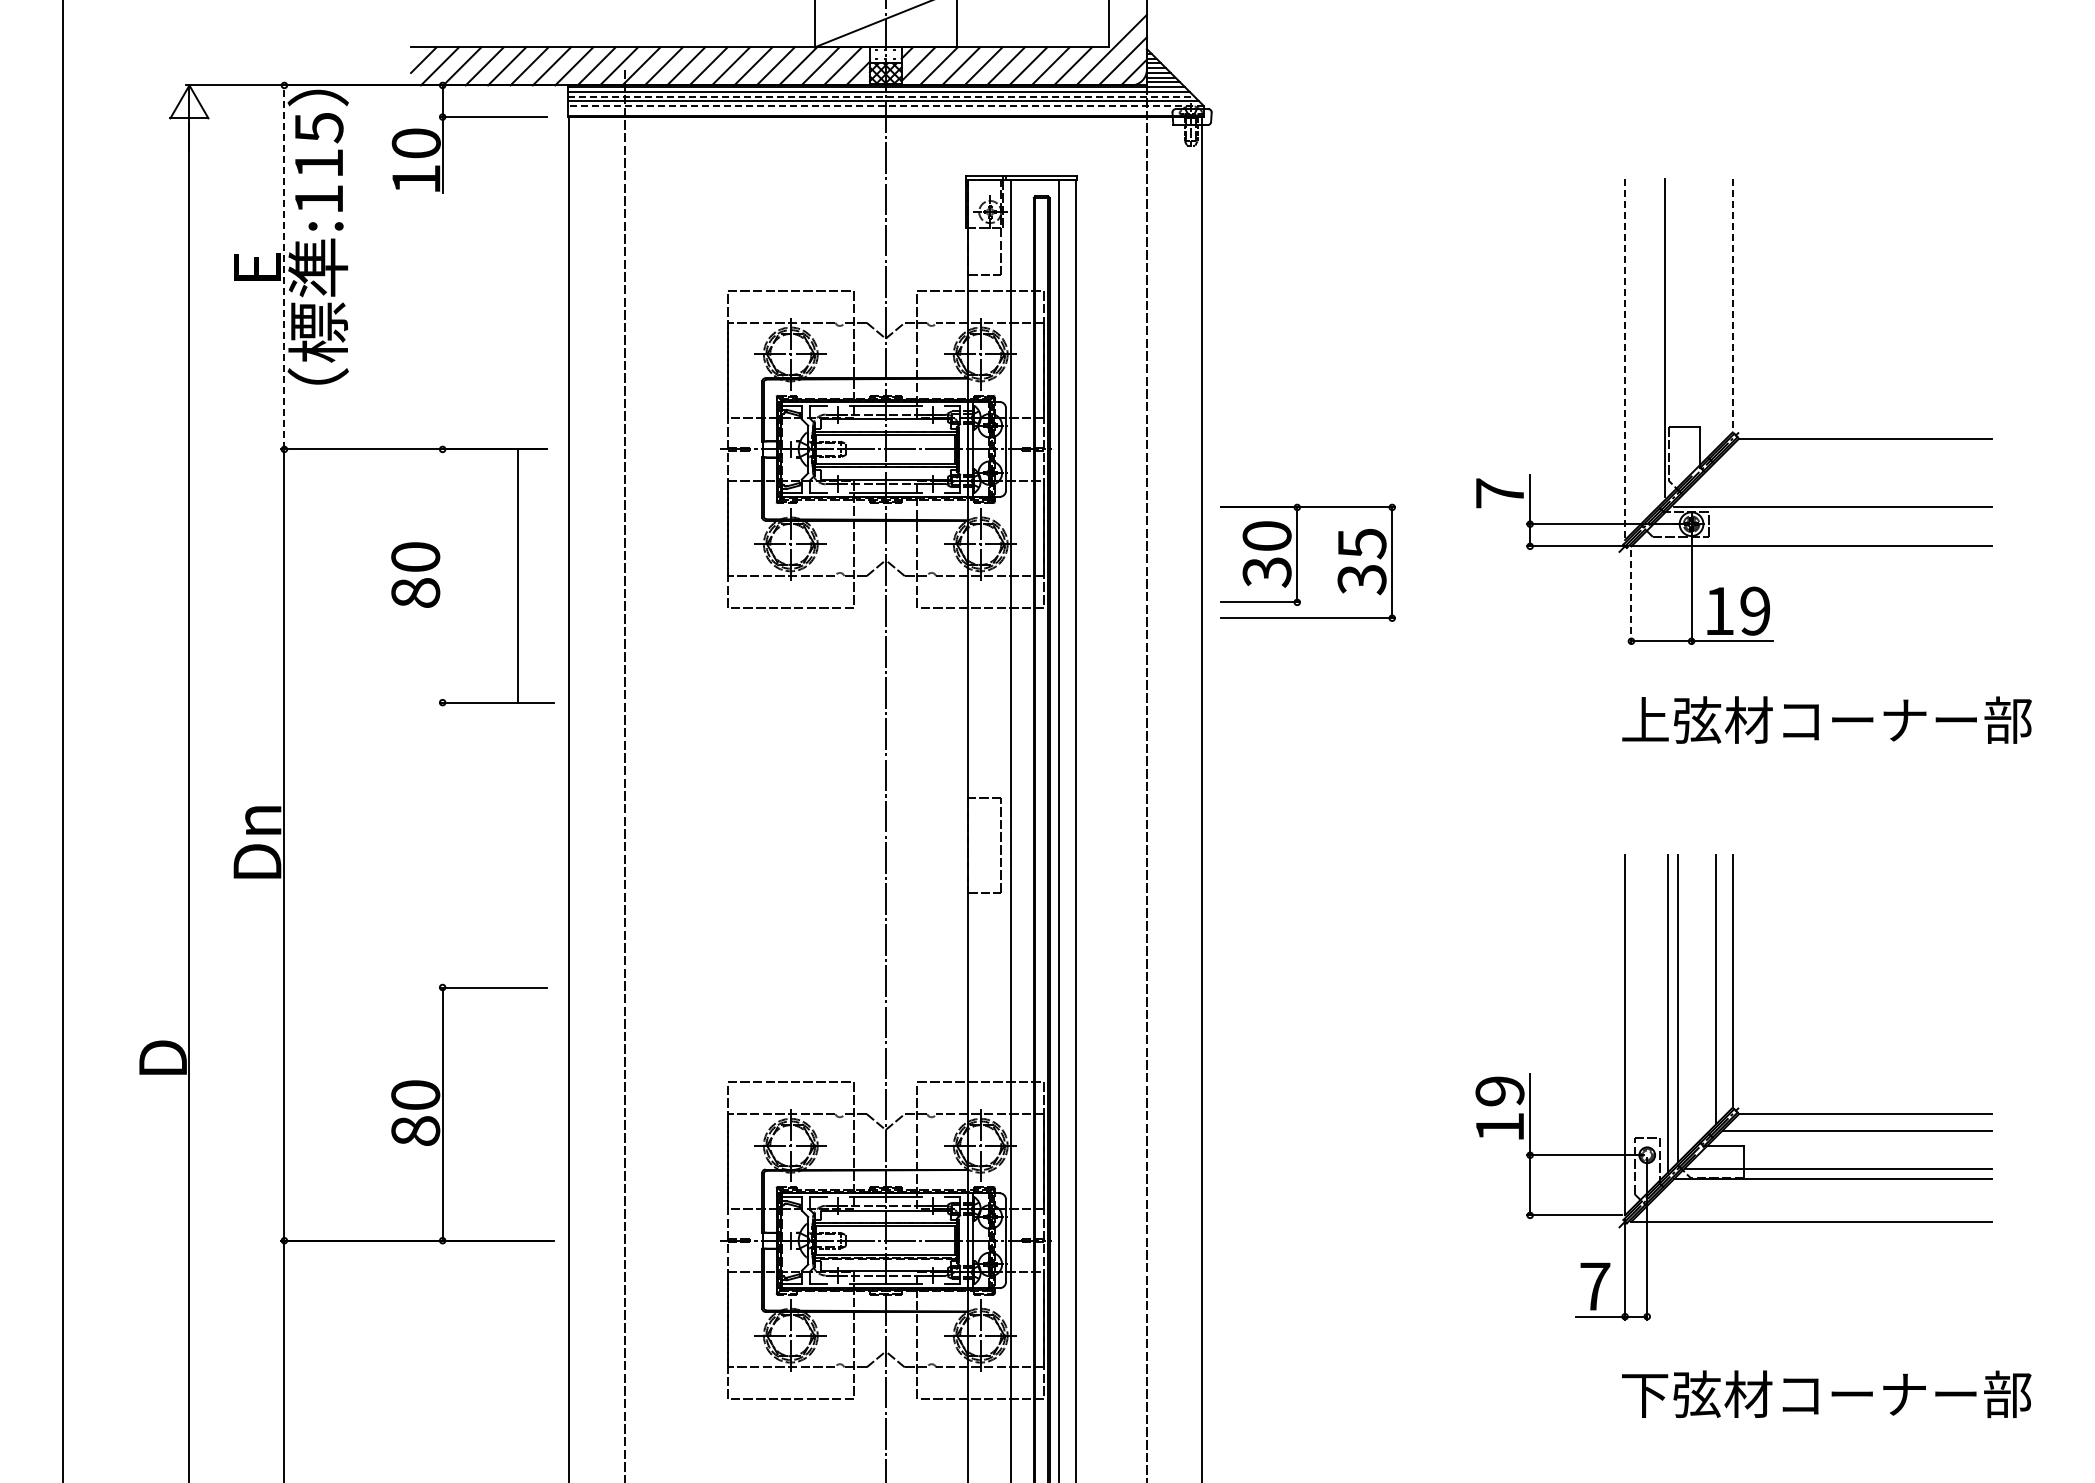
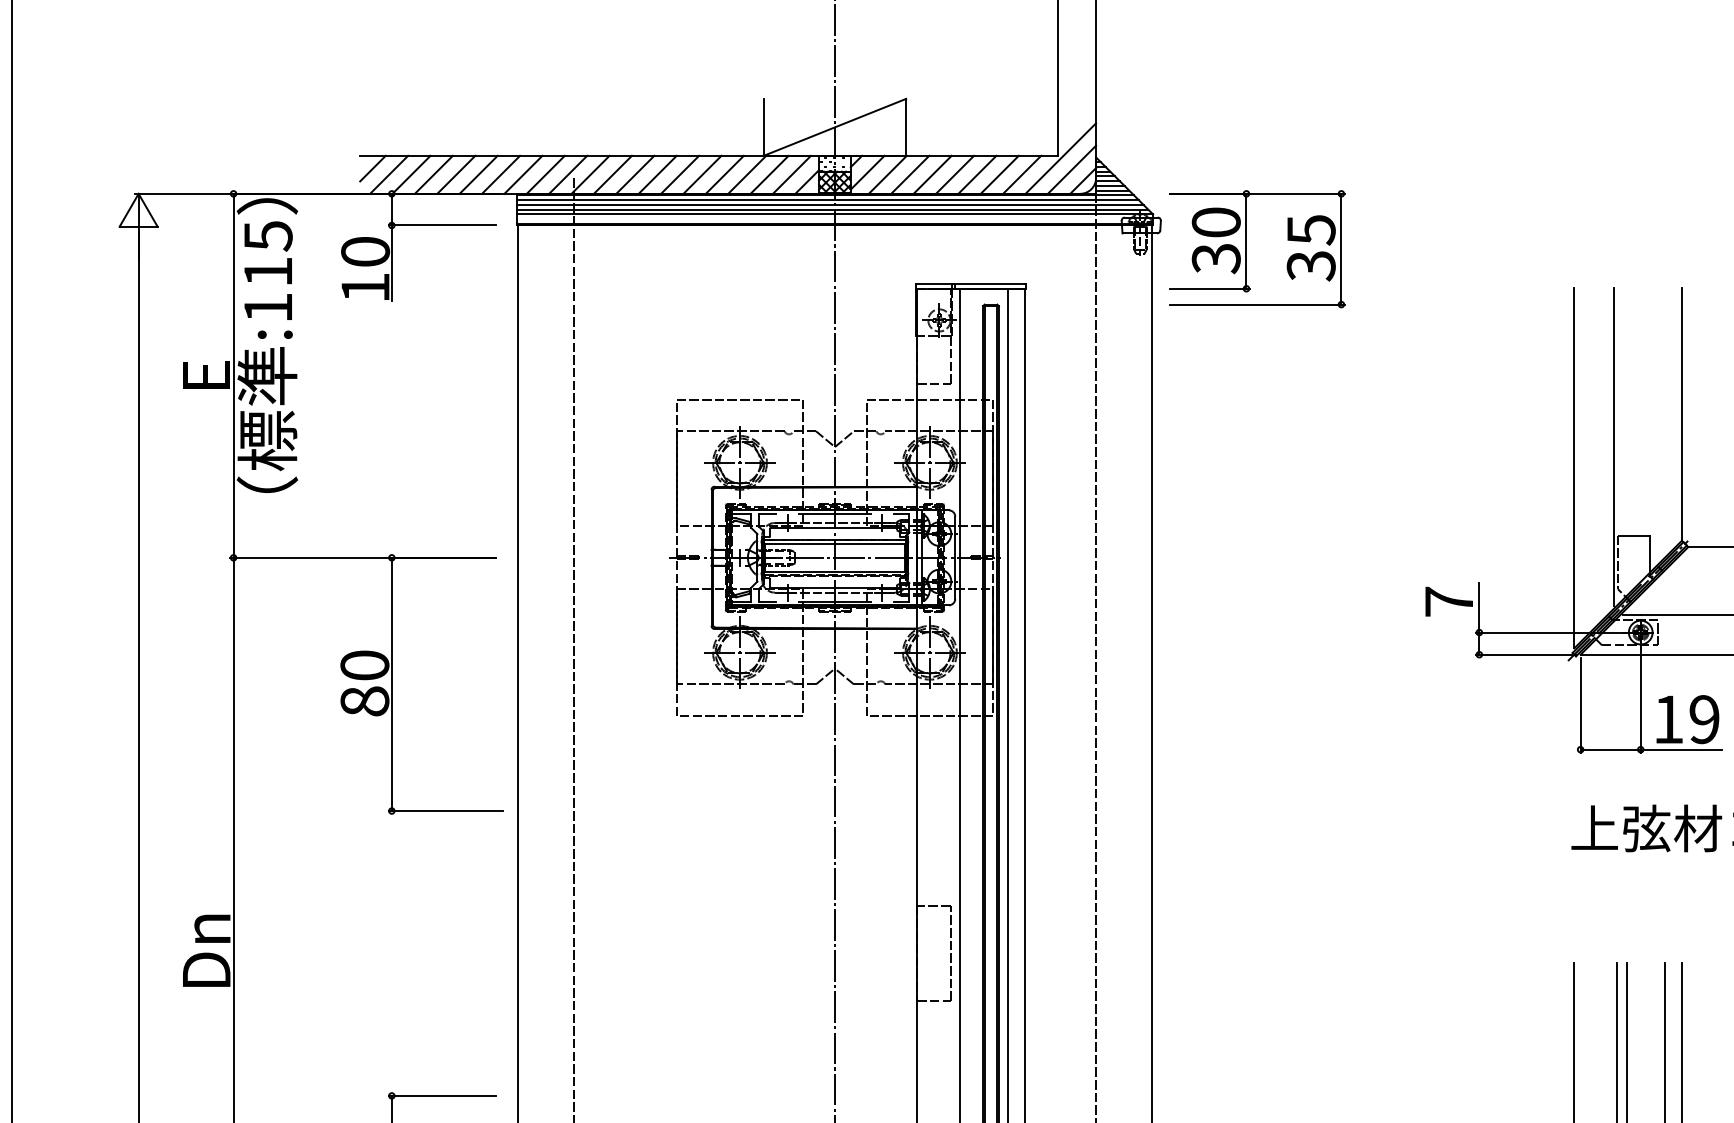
line: (881, 96) -> (830, 204), dashed -> solid
line: (885, 106) -> (834, 214), dashed -> solid
line: (284, 267) -> (233, 375), dashed -> solid
line: (1732, 305) -> (1681, 413), dashed -> solid
line: (1625, 360) -> (1574, 468), dashed -> solid
part: (1297, 562) -> (1246, 248), moved
line: (517, 575) -> (391, 683), moved
line: (1631, 597) -> (1580, 705), dashed -> solid

